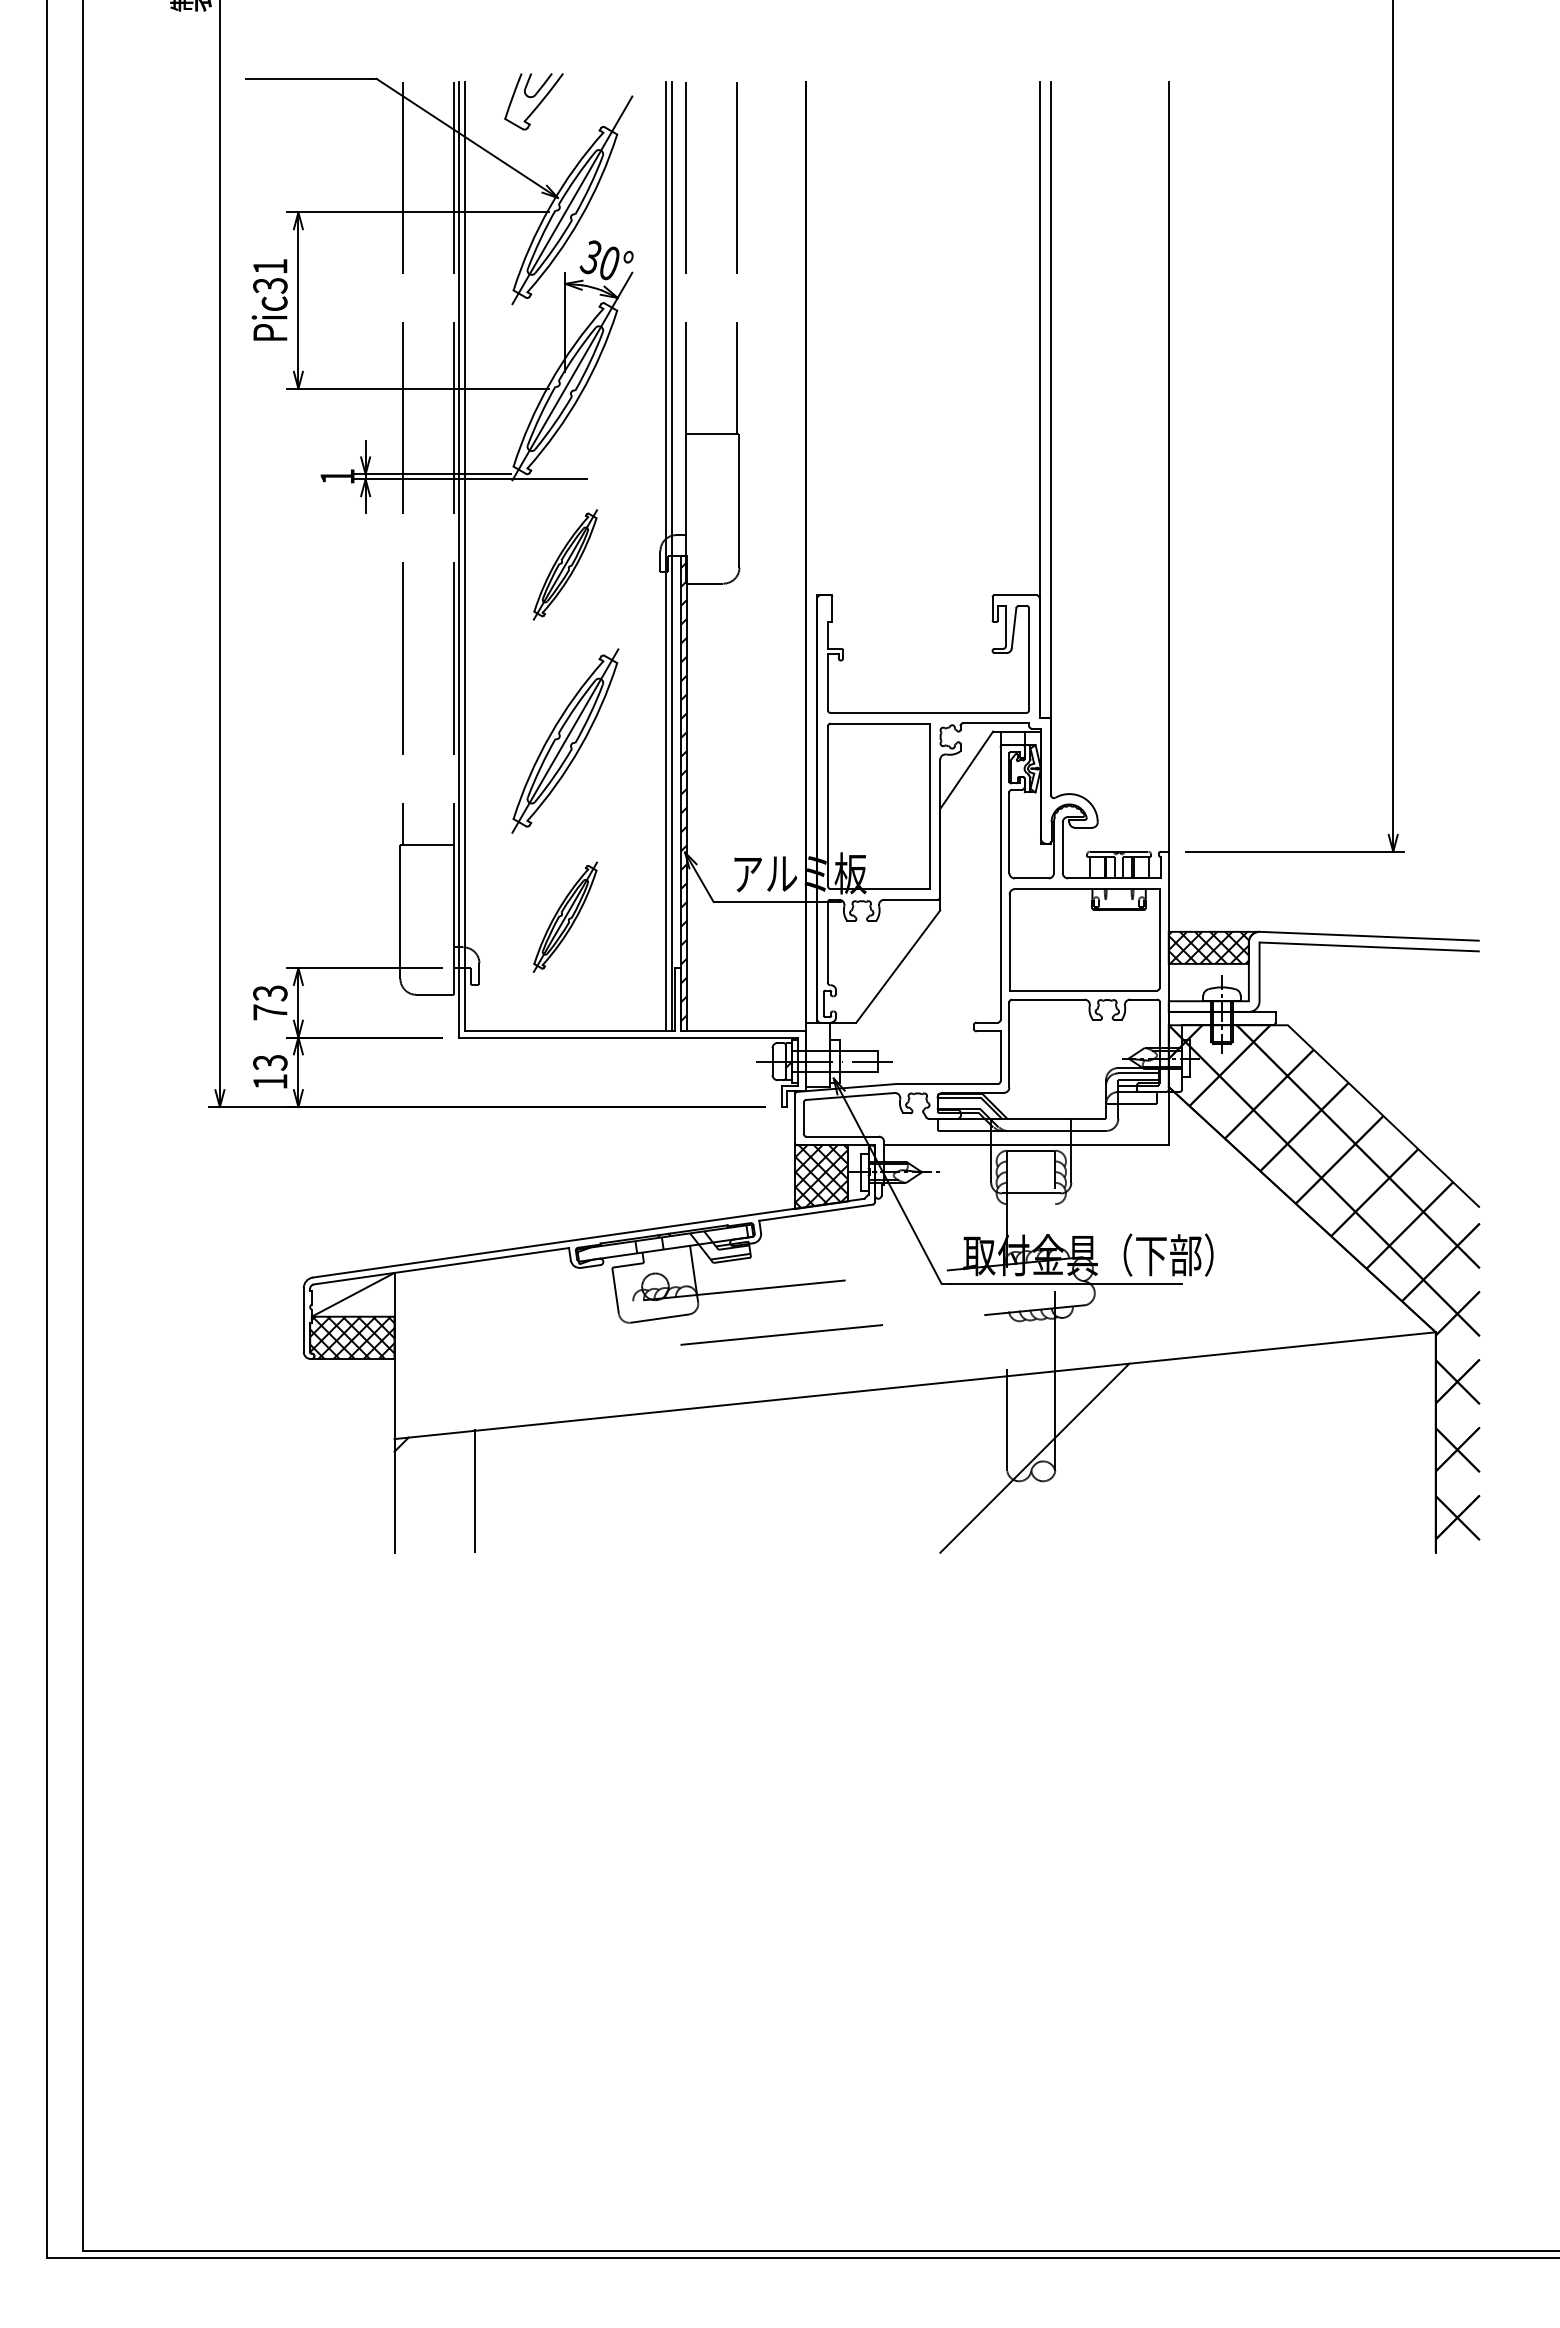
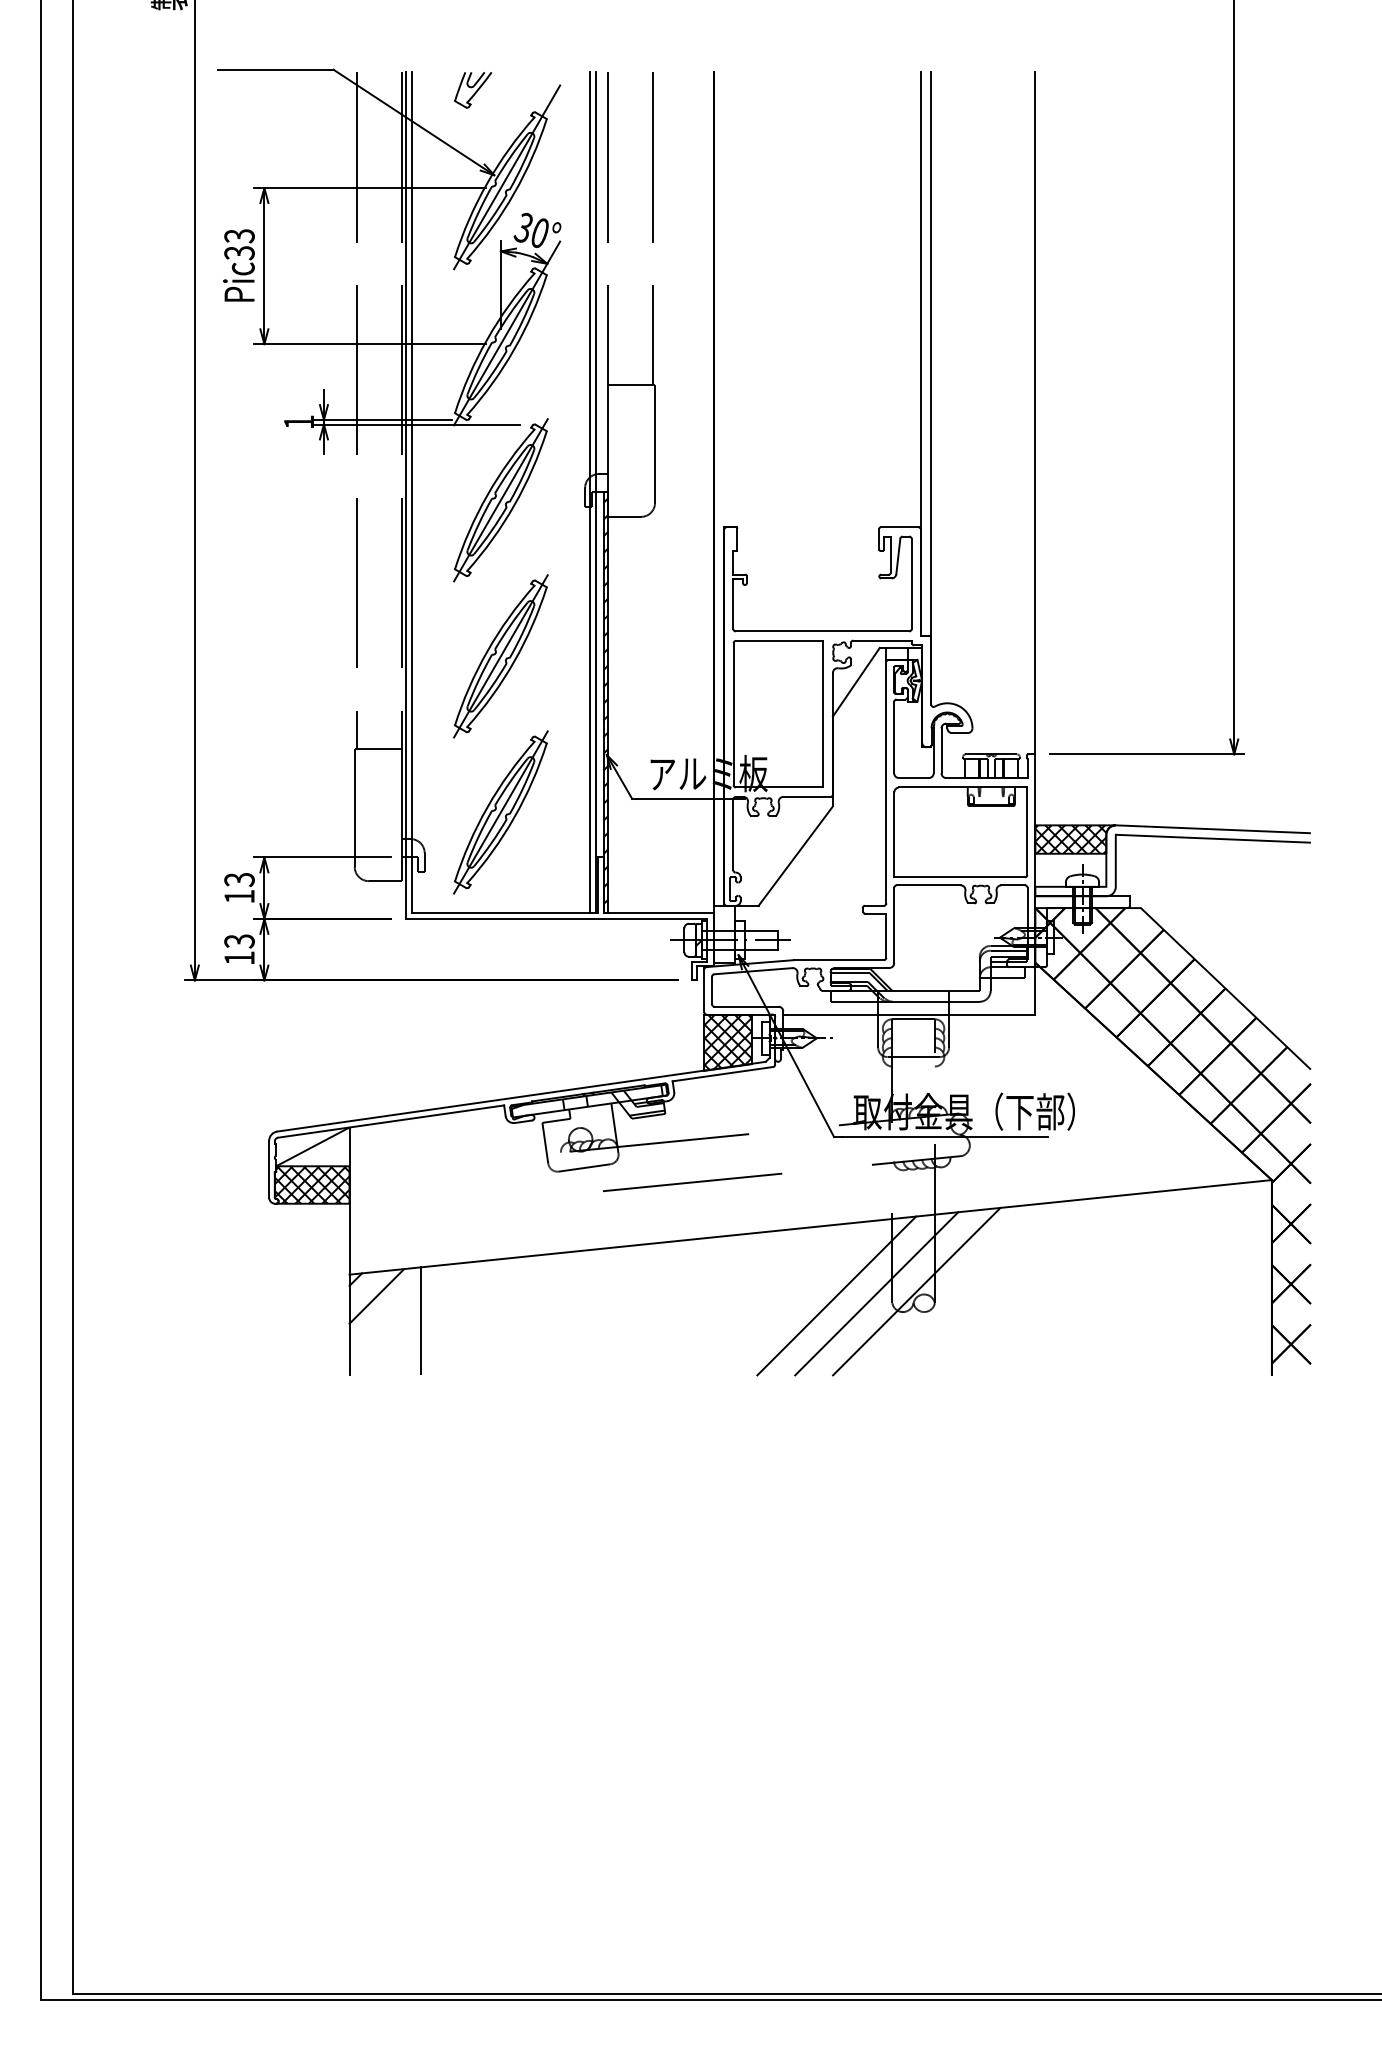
part: (534, 102) -> (473, 90), size x0.71
text: (270, 267) -> (239, 236), Pic31 -> Pic33
part: (564, 565) -> (500, 500), size x1.67
part: (564, 917) -> (500, 812), size x1.67
text: (270, 1012) -> (239, 896), 73 -> 13
line: (989, 1460) -> (876, 1293), added
line: (944, 1462) -> (836, 1295), added
line: (424, 1463) -> (376, 1296), added

